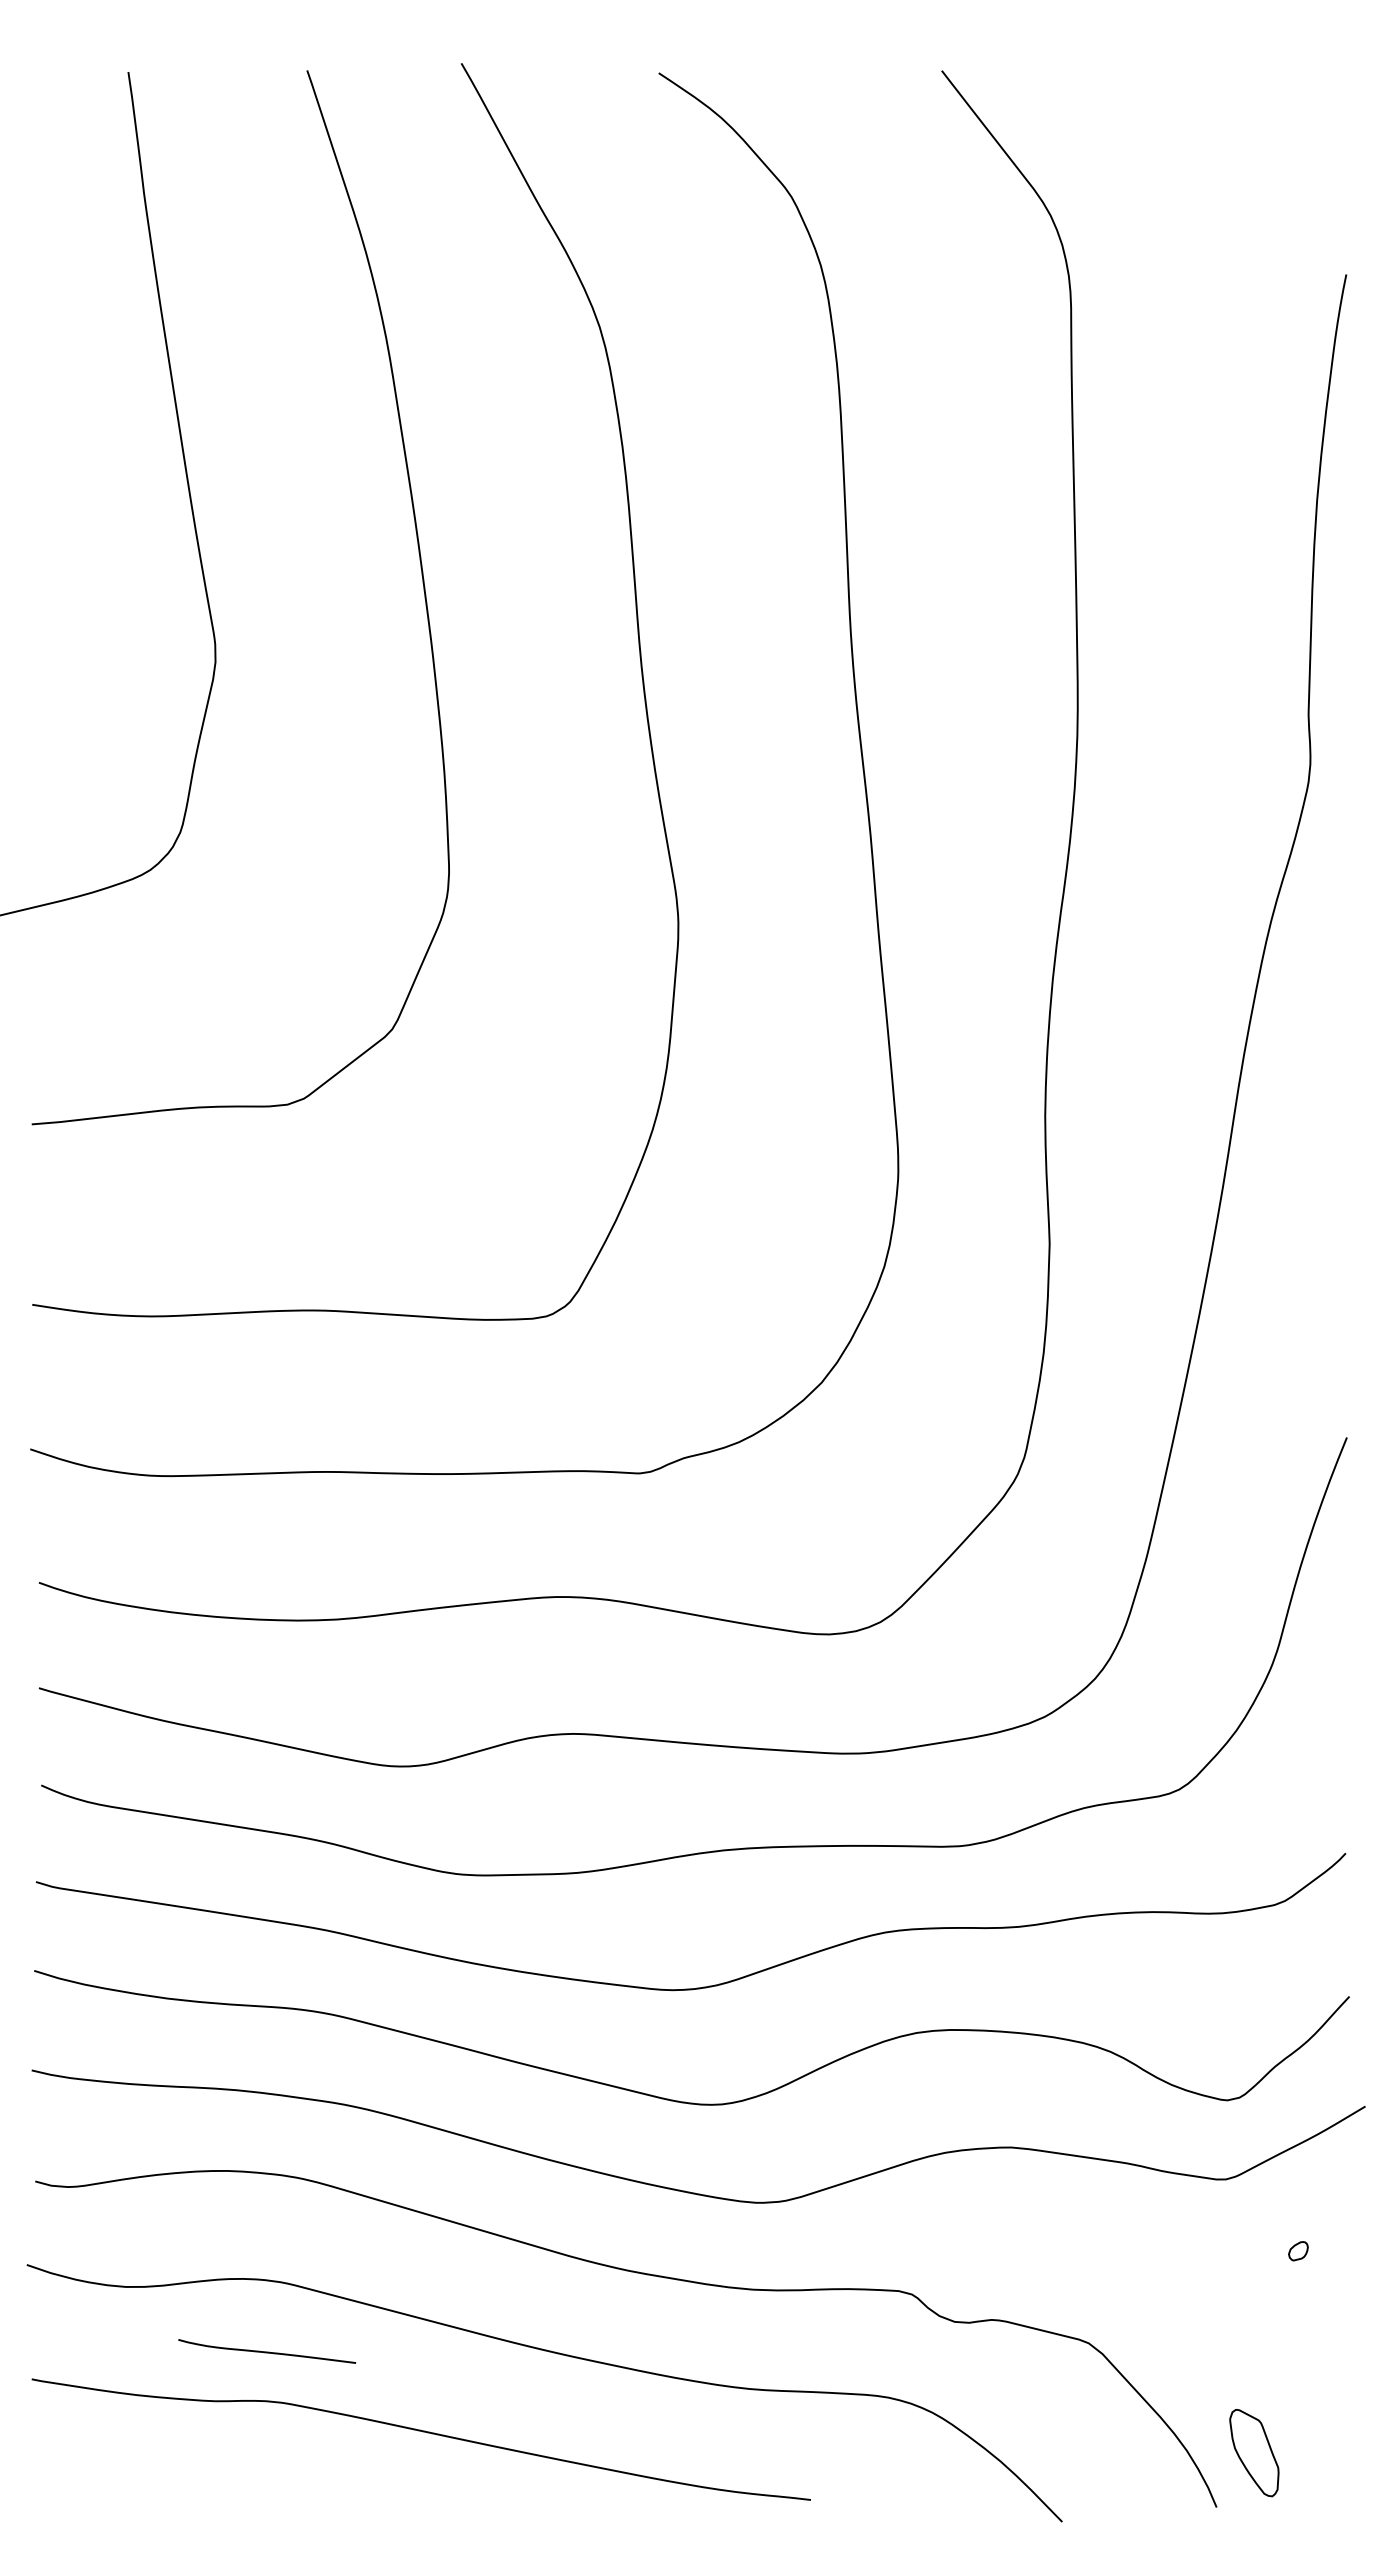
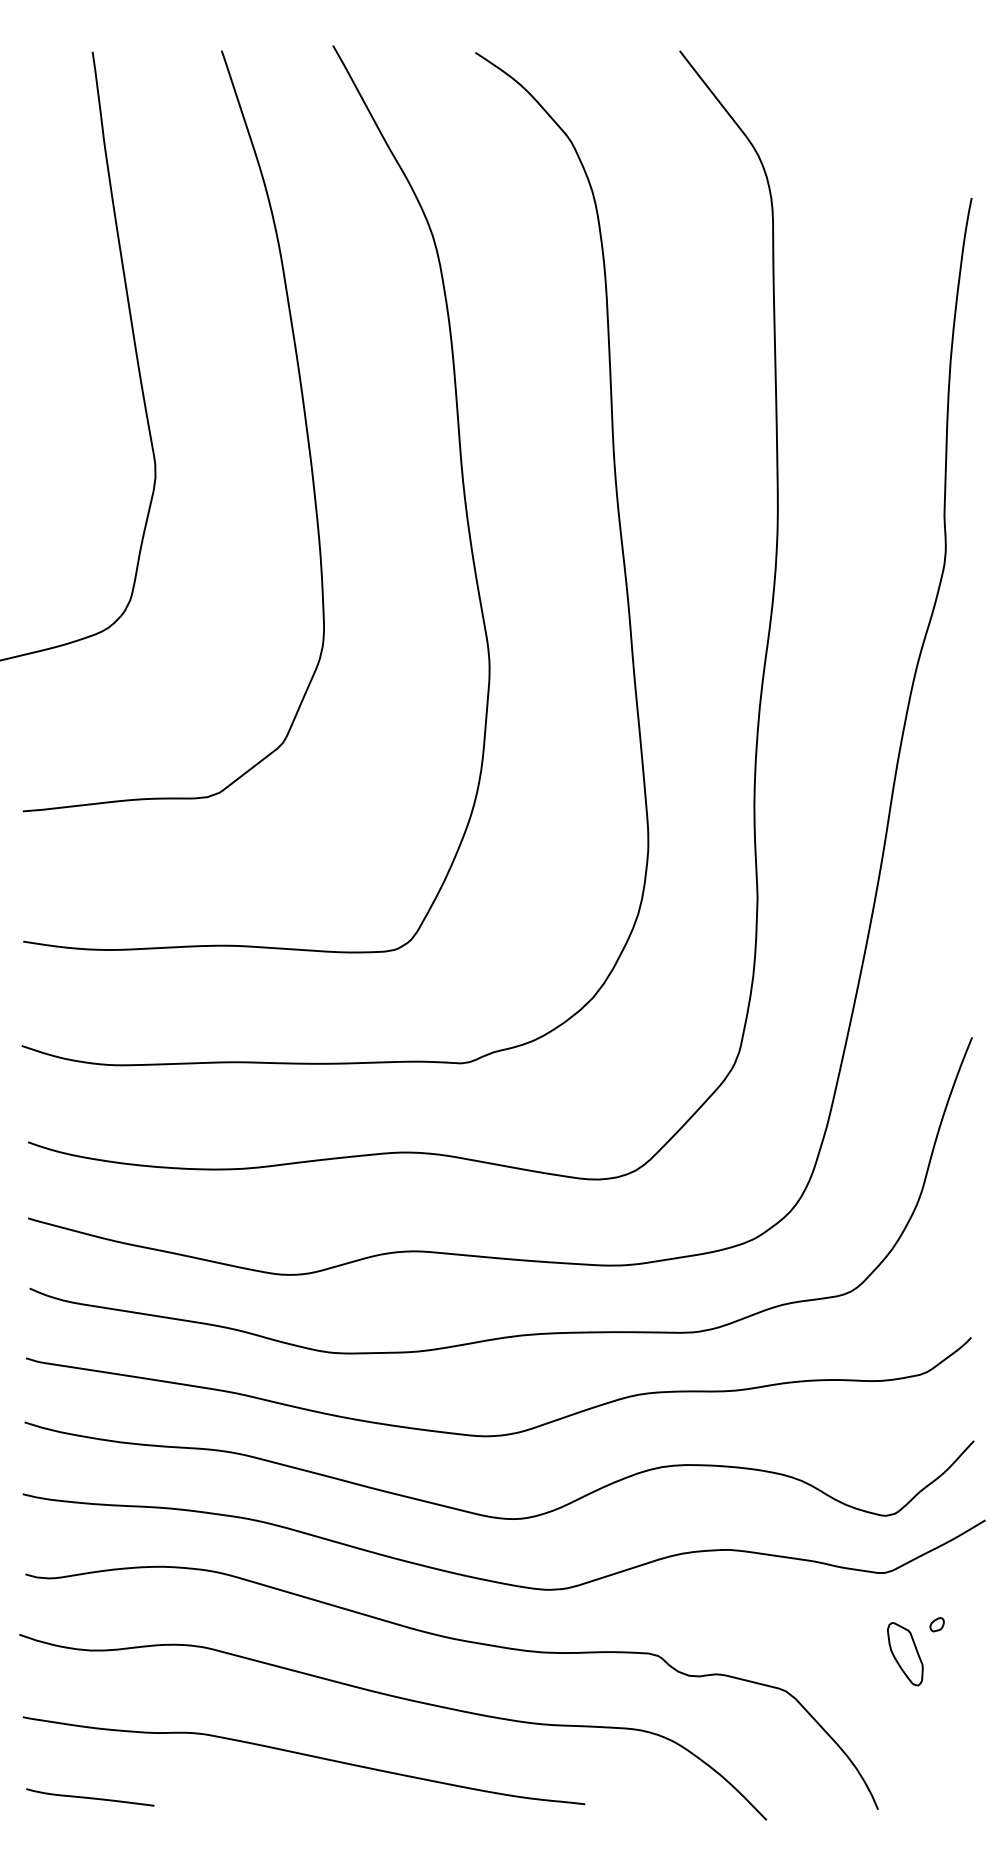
curve: (267, 2351) -> (90, 1797), moved
part: (1254, 2453) -> (905, 1654), moved

